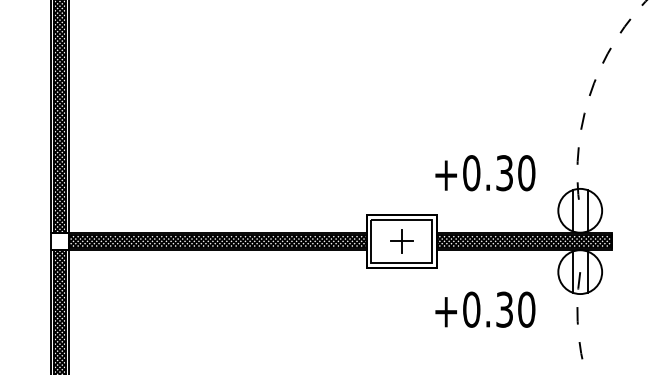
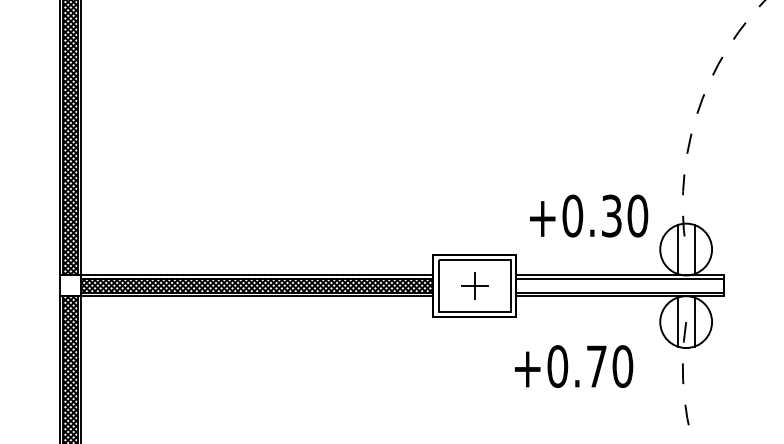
text: (485, 172) -> (589, 215), moved
hatch: (523, 241) -> (619, 285), removed
text: (504, 309) -> (596, 366), +0.30 -> +0.70

